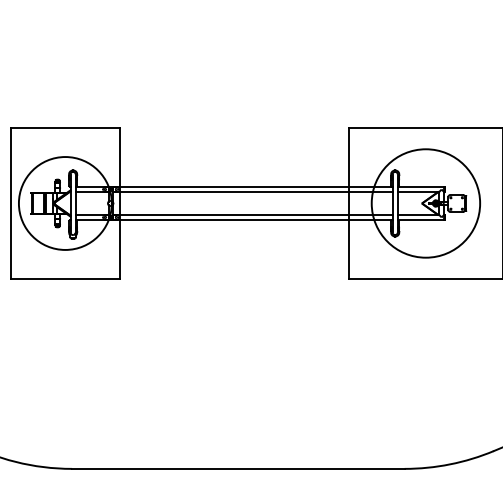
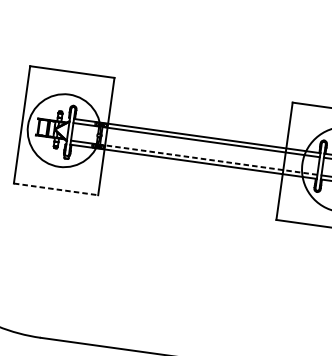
line: (252, 214) -> (208, 159), solid -> dashed
line: (65, 278) -> (56, 189), solid -> dashed

